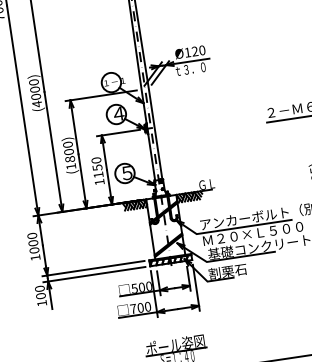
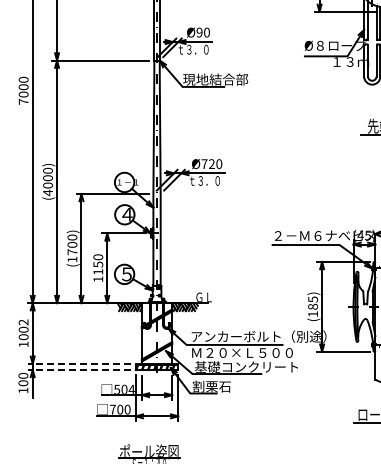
text: (187, 52) -> (204, 163), Ø120 -> Ø720
text: (70, 159) -> (72, 252), (1800) -> (1700)
text: (32, 236) -> (23, 322), 1000 -> 1002
line: (93, 268) -> (79, 363), solid -> dashed
line: (94, 274) -> (79, 369), solid -> dashed
text: (148, 285) -> (131, 388), 500 -> 504

